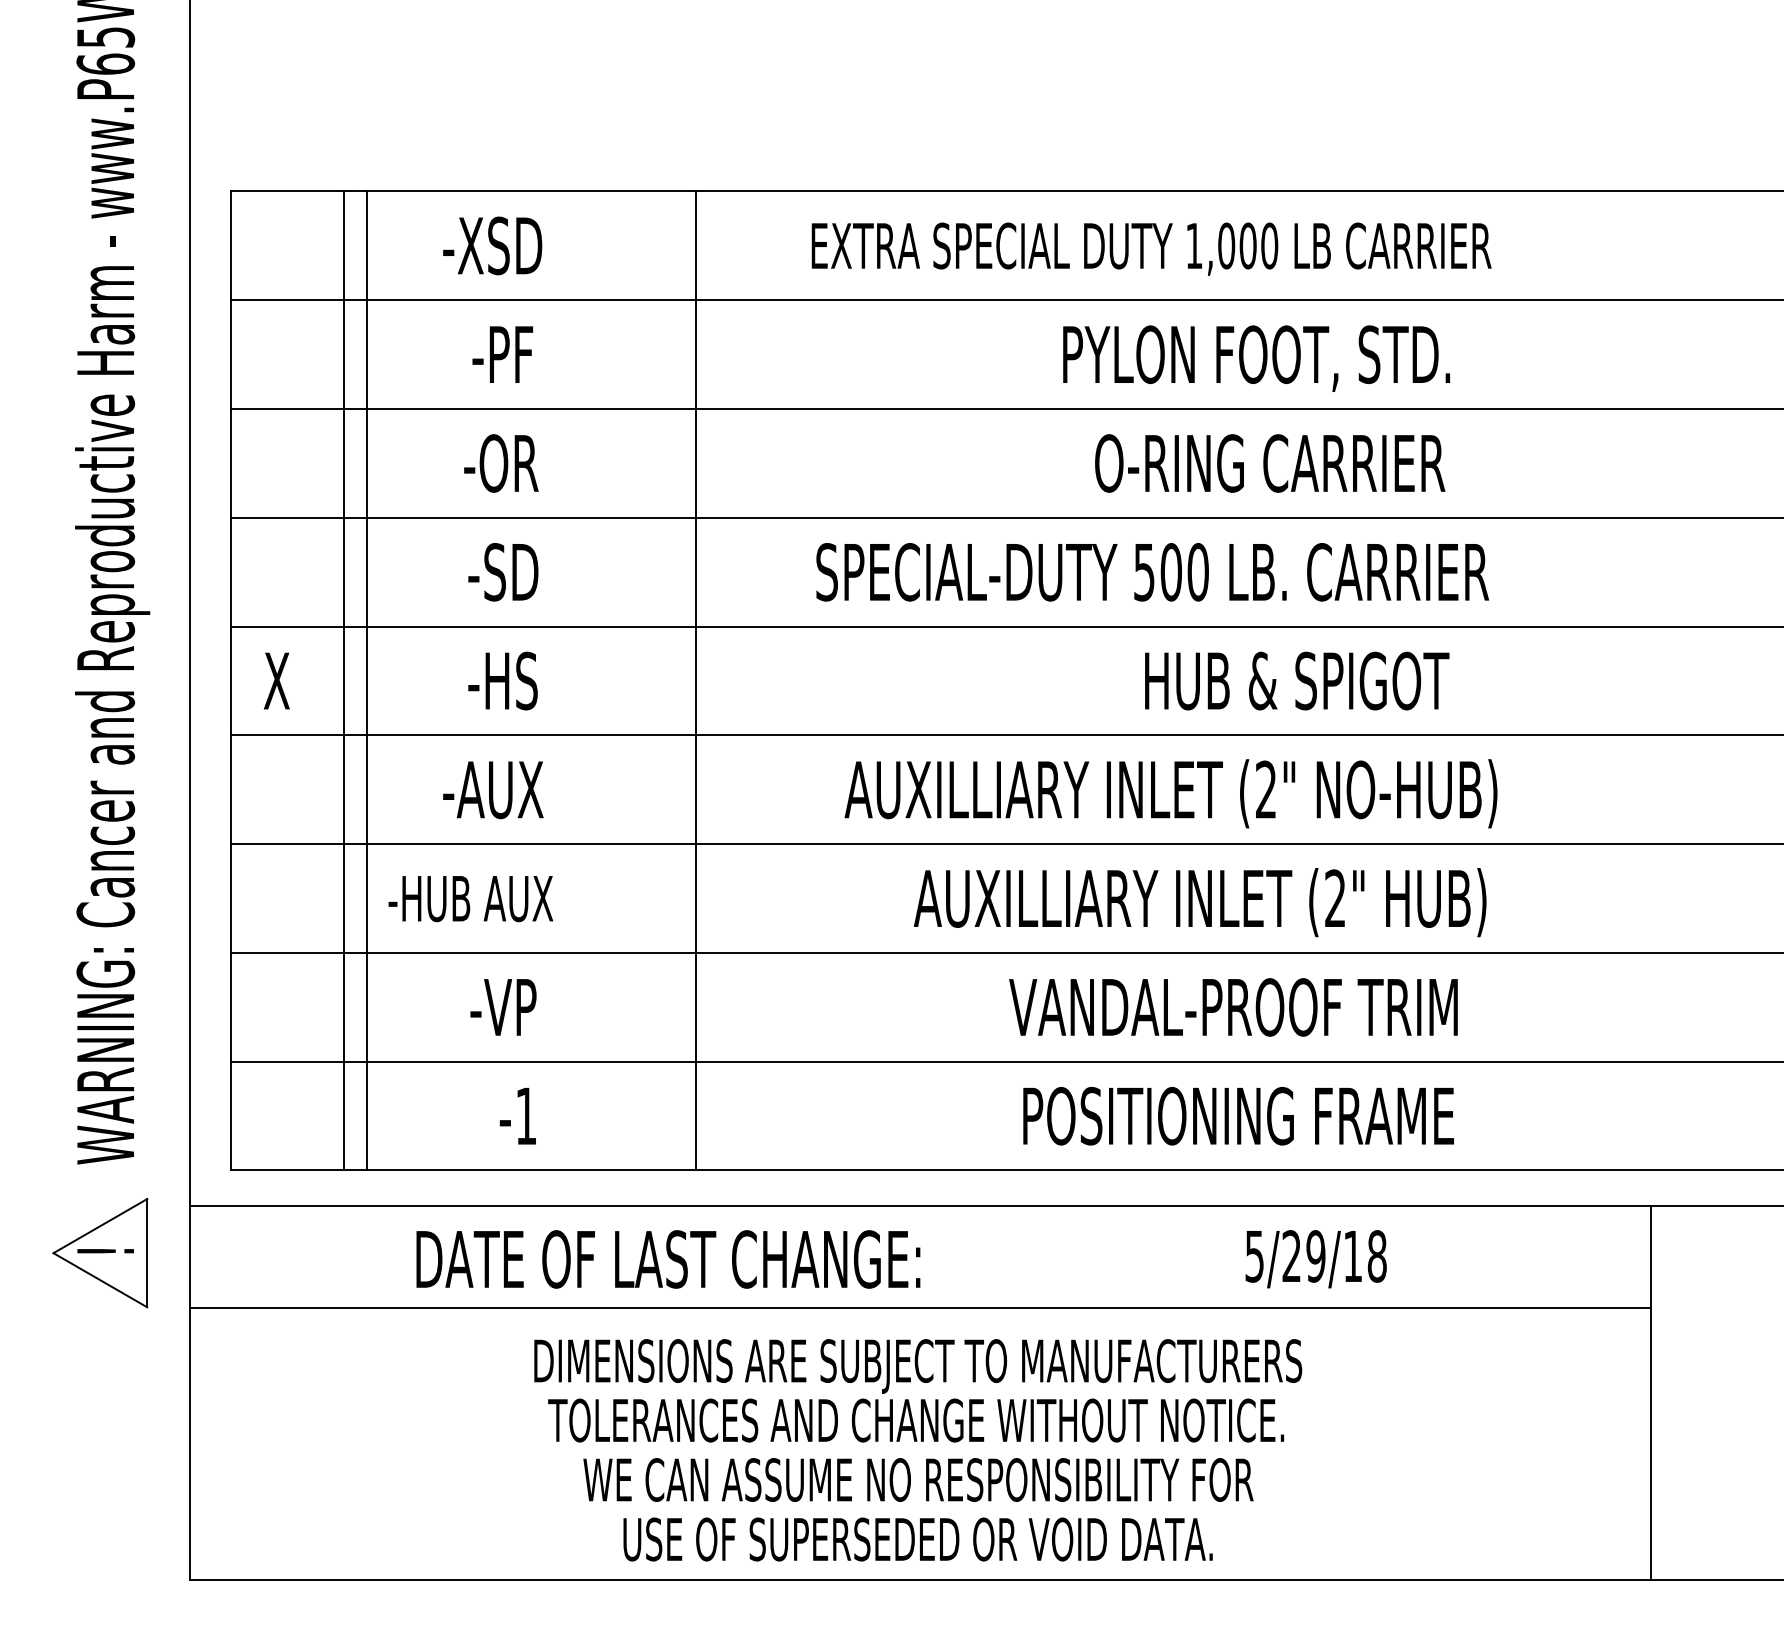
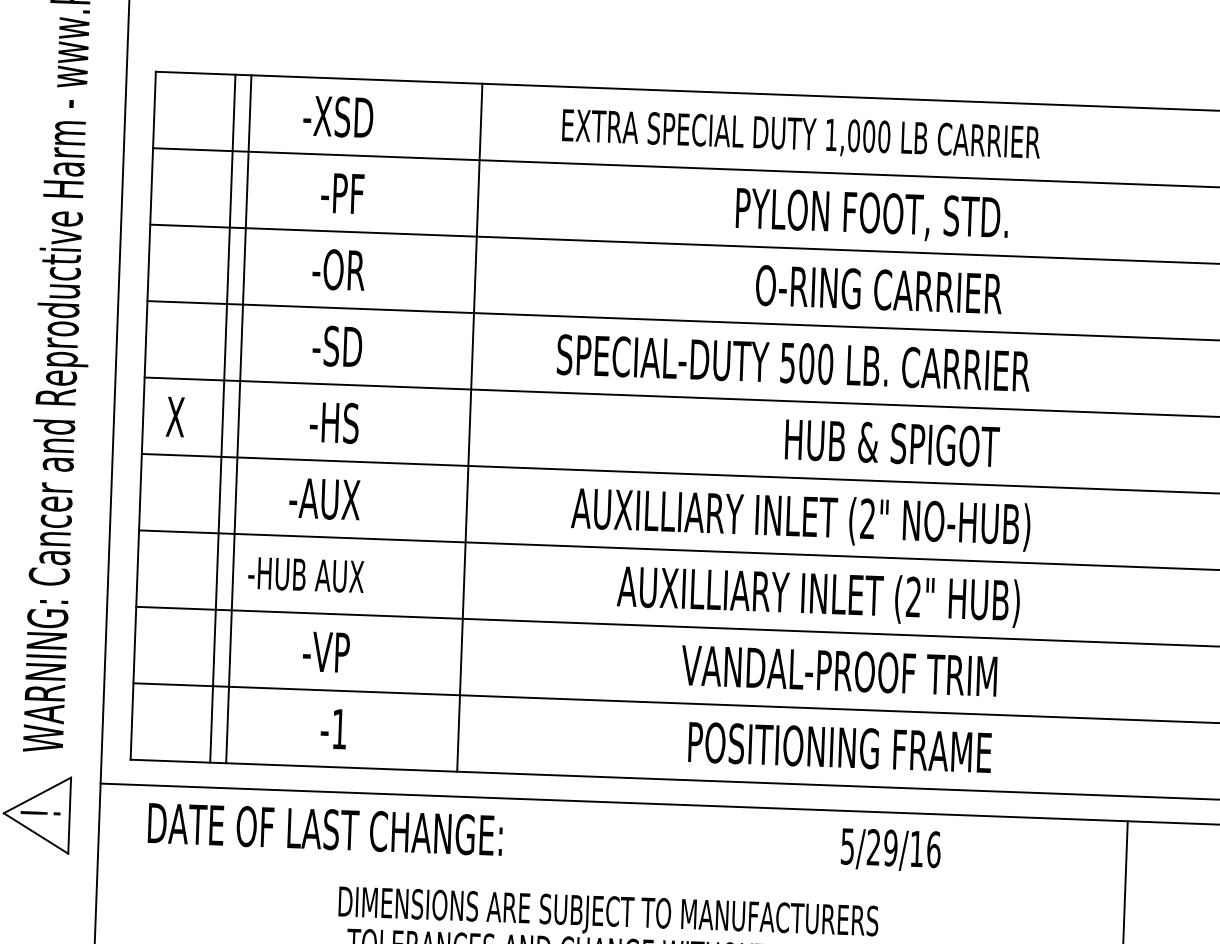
text: (1377, 1256) -> (934, 849), 5/29/18 -> 5/29/16
text: (668, 1259) -> (325, 829), moved
line: (920, 1307) -> (611, 873), removed

